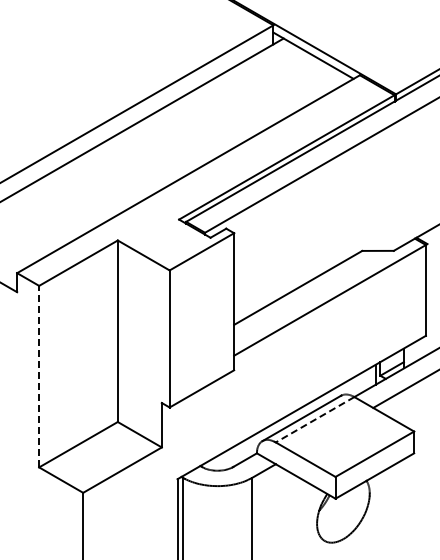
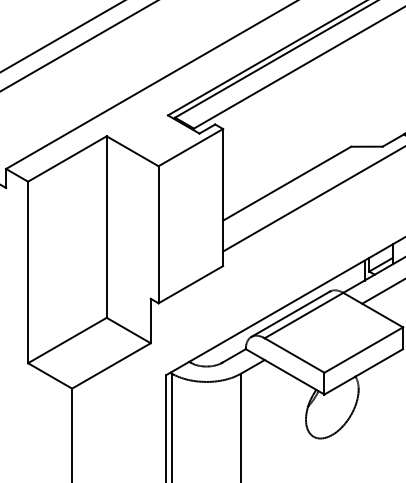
line: (39, 376) -> (28, 272), dashed -> solid
line: (314, 420) -> (303, 316), dashed -> solid

